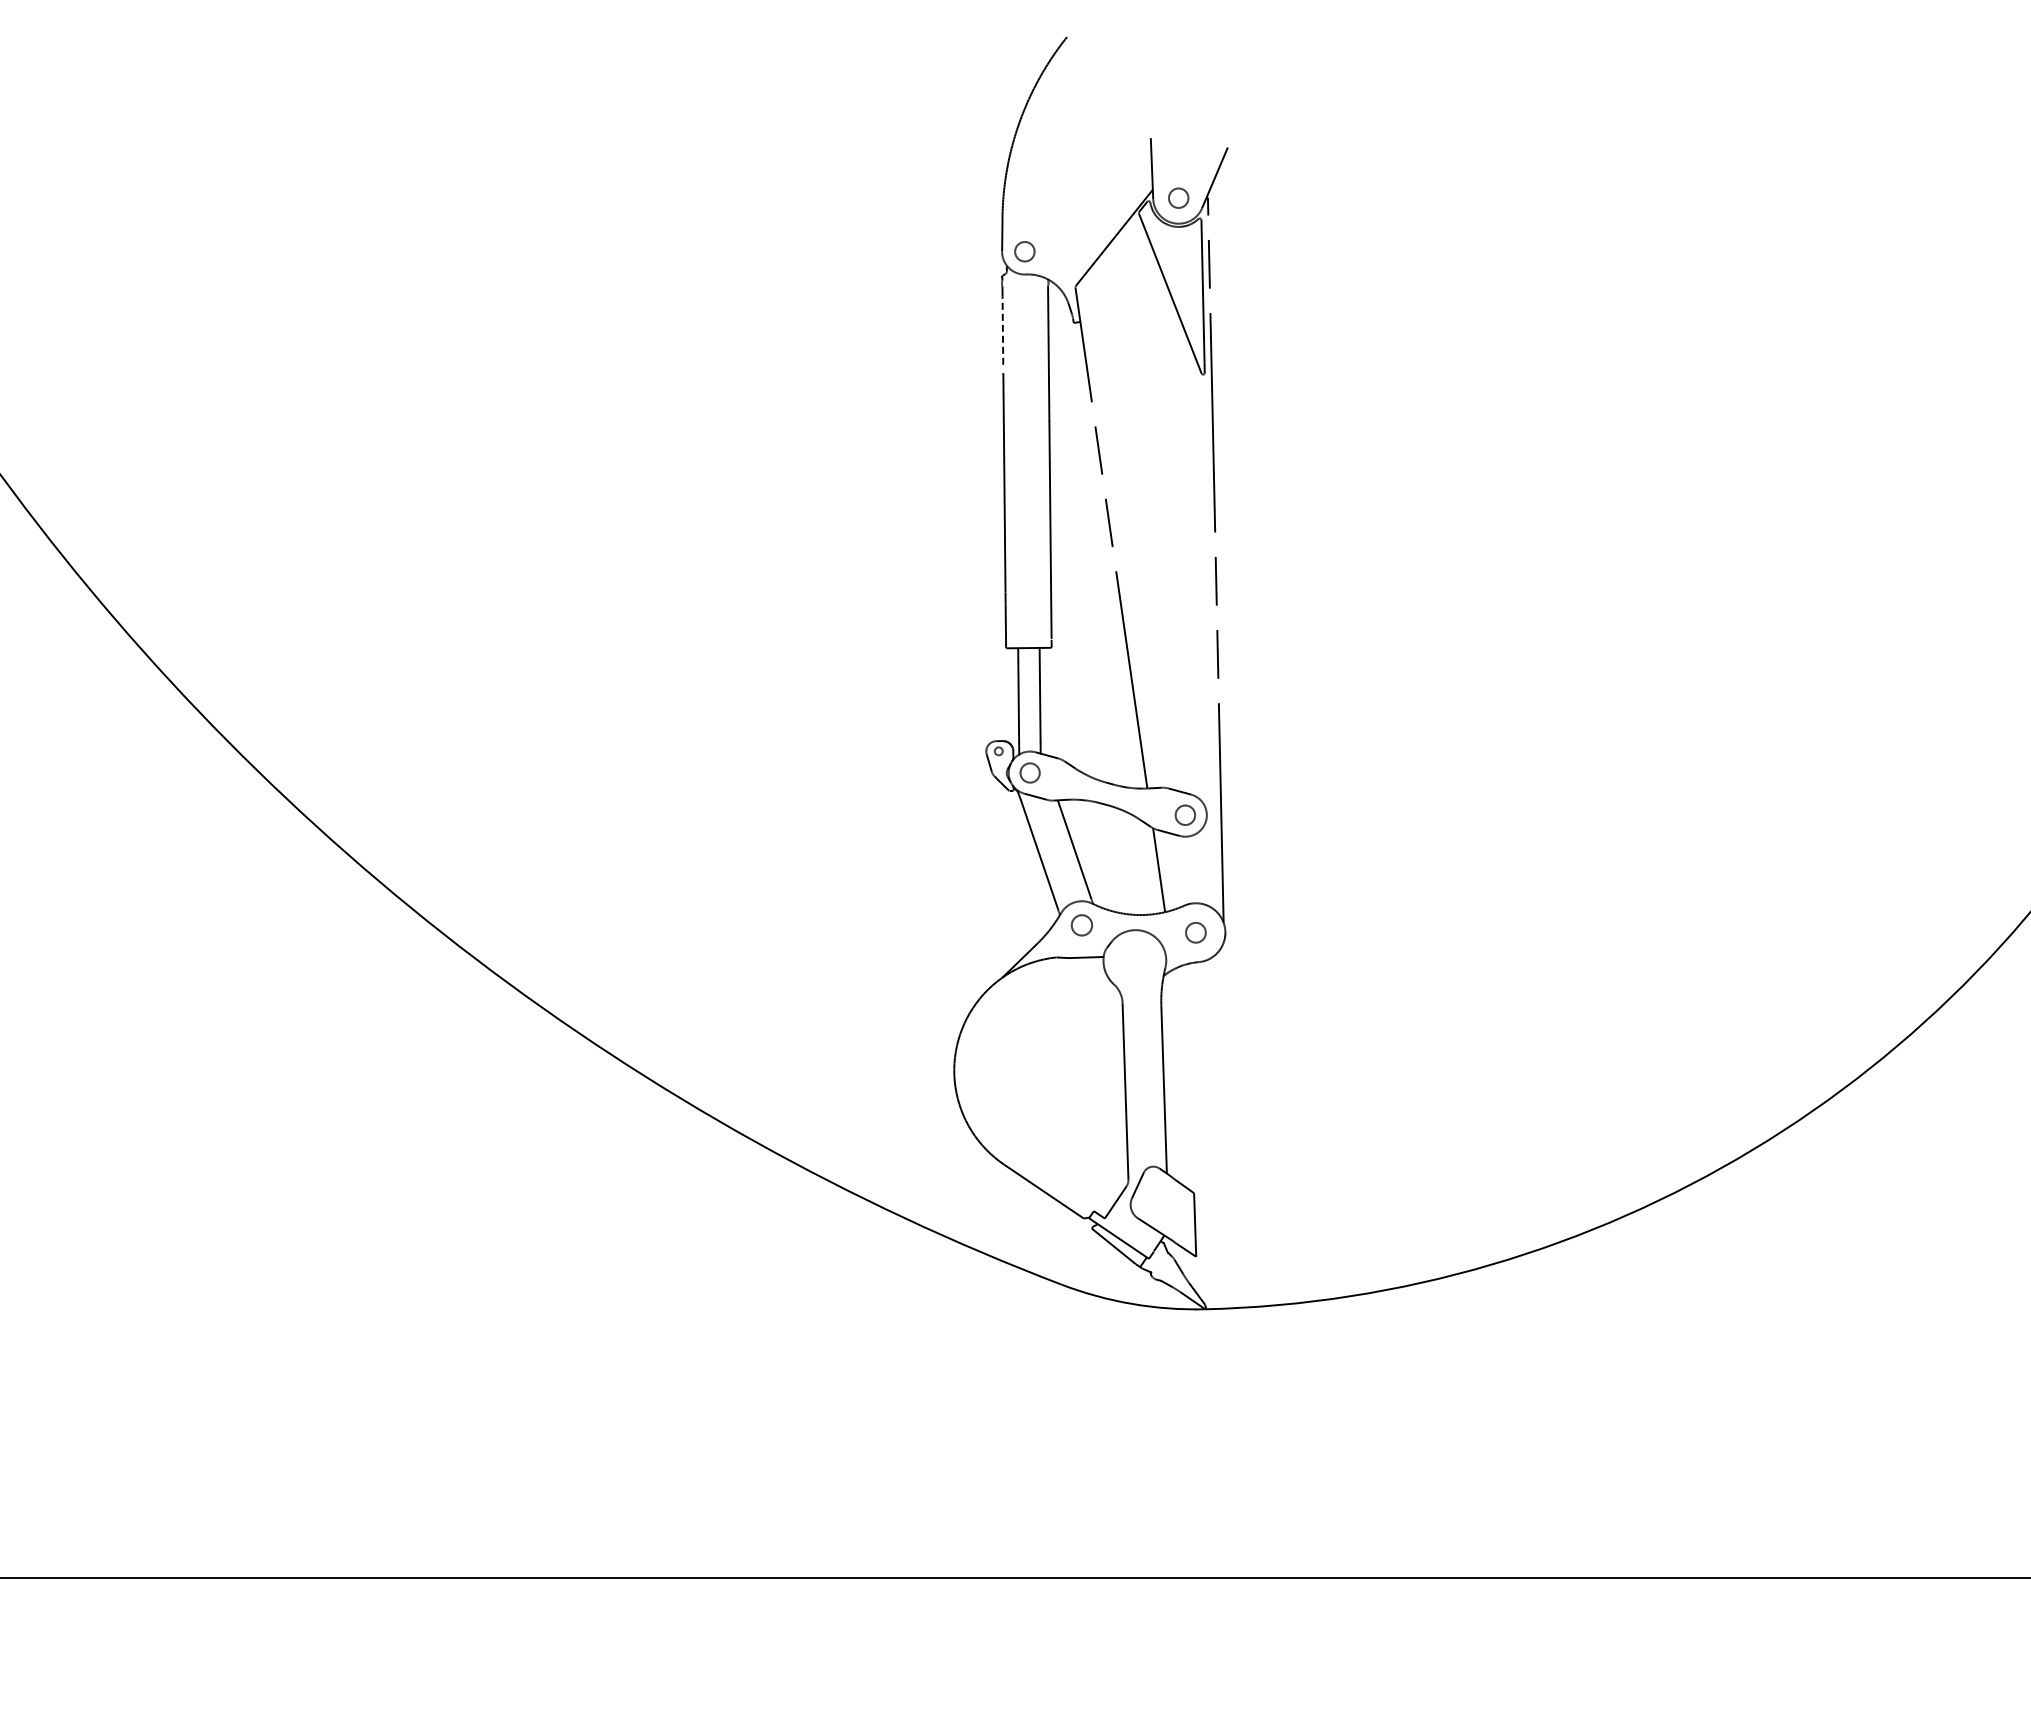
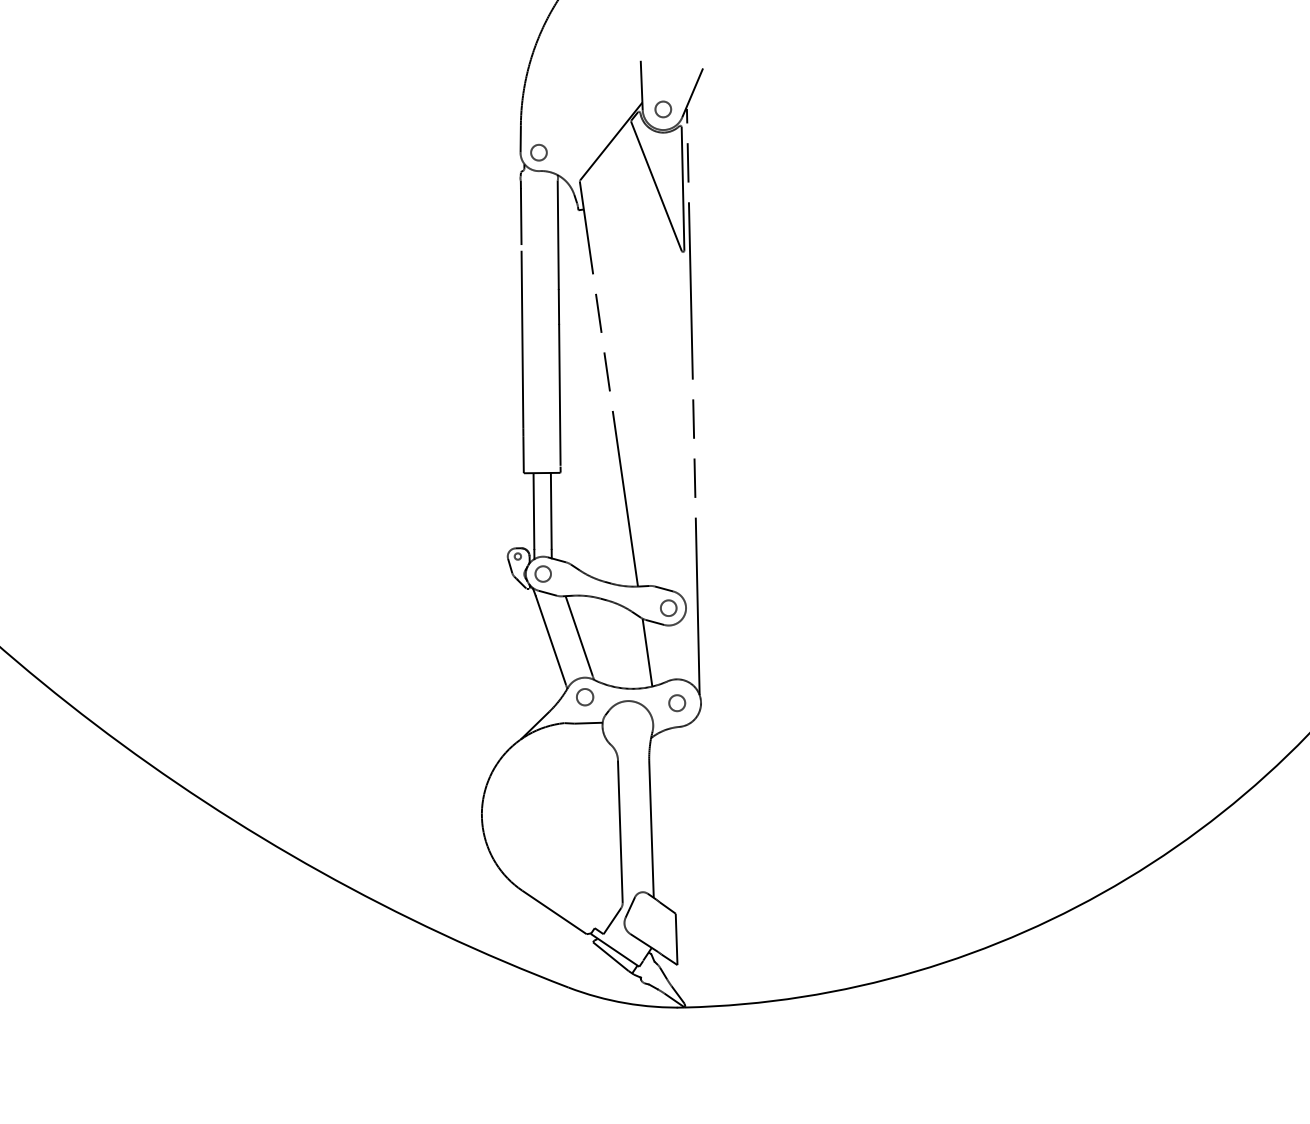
line: (1002, 330) -> (520, 216), dashed -> solid

